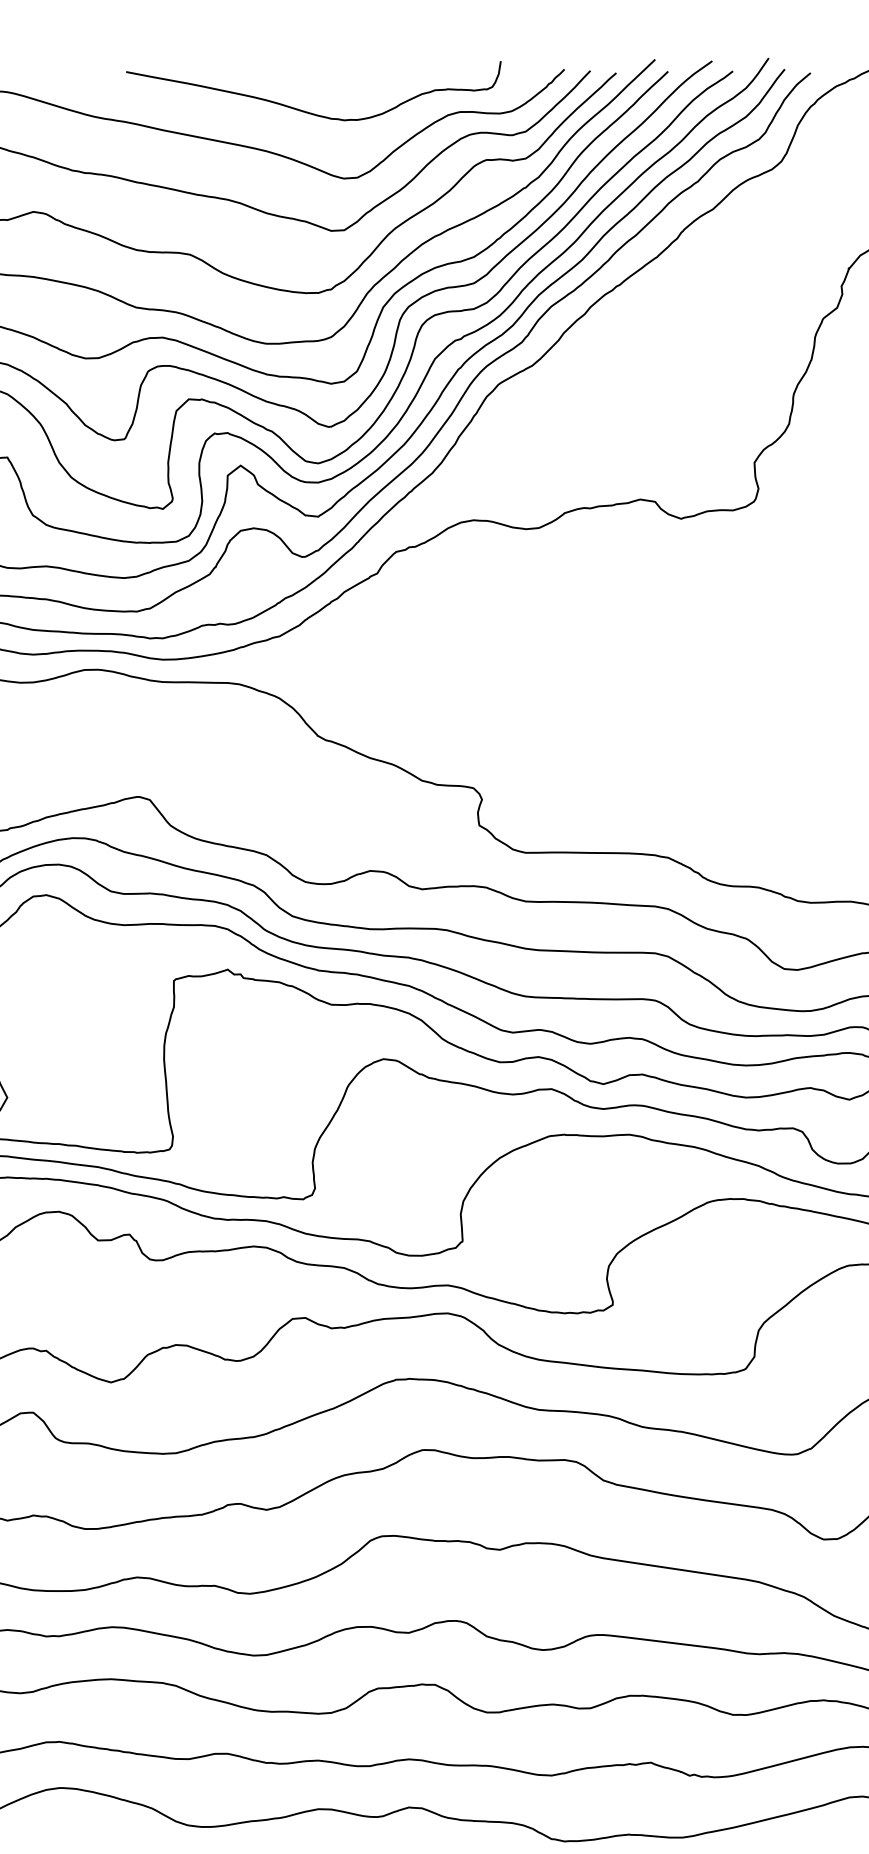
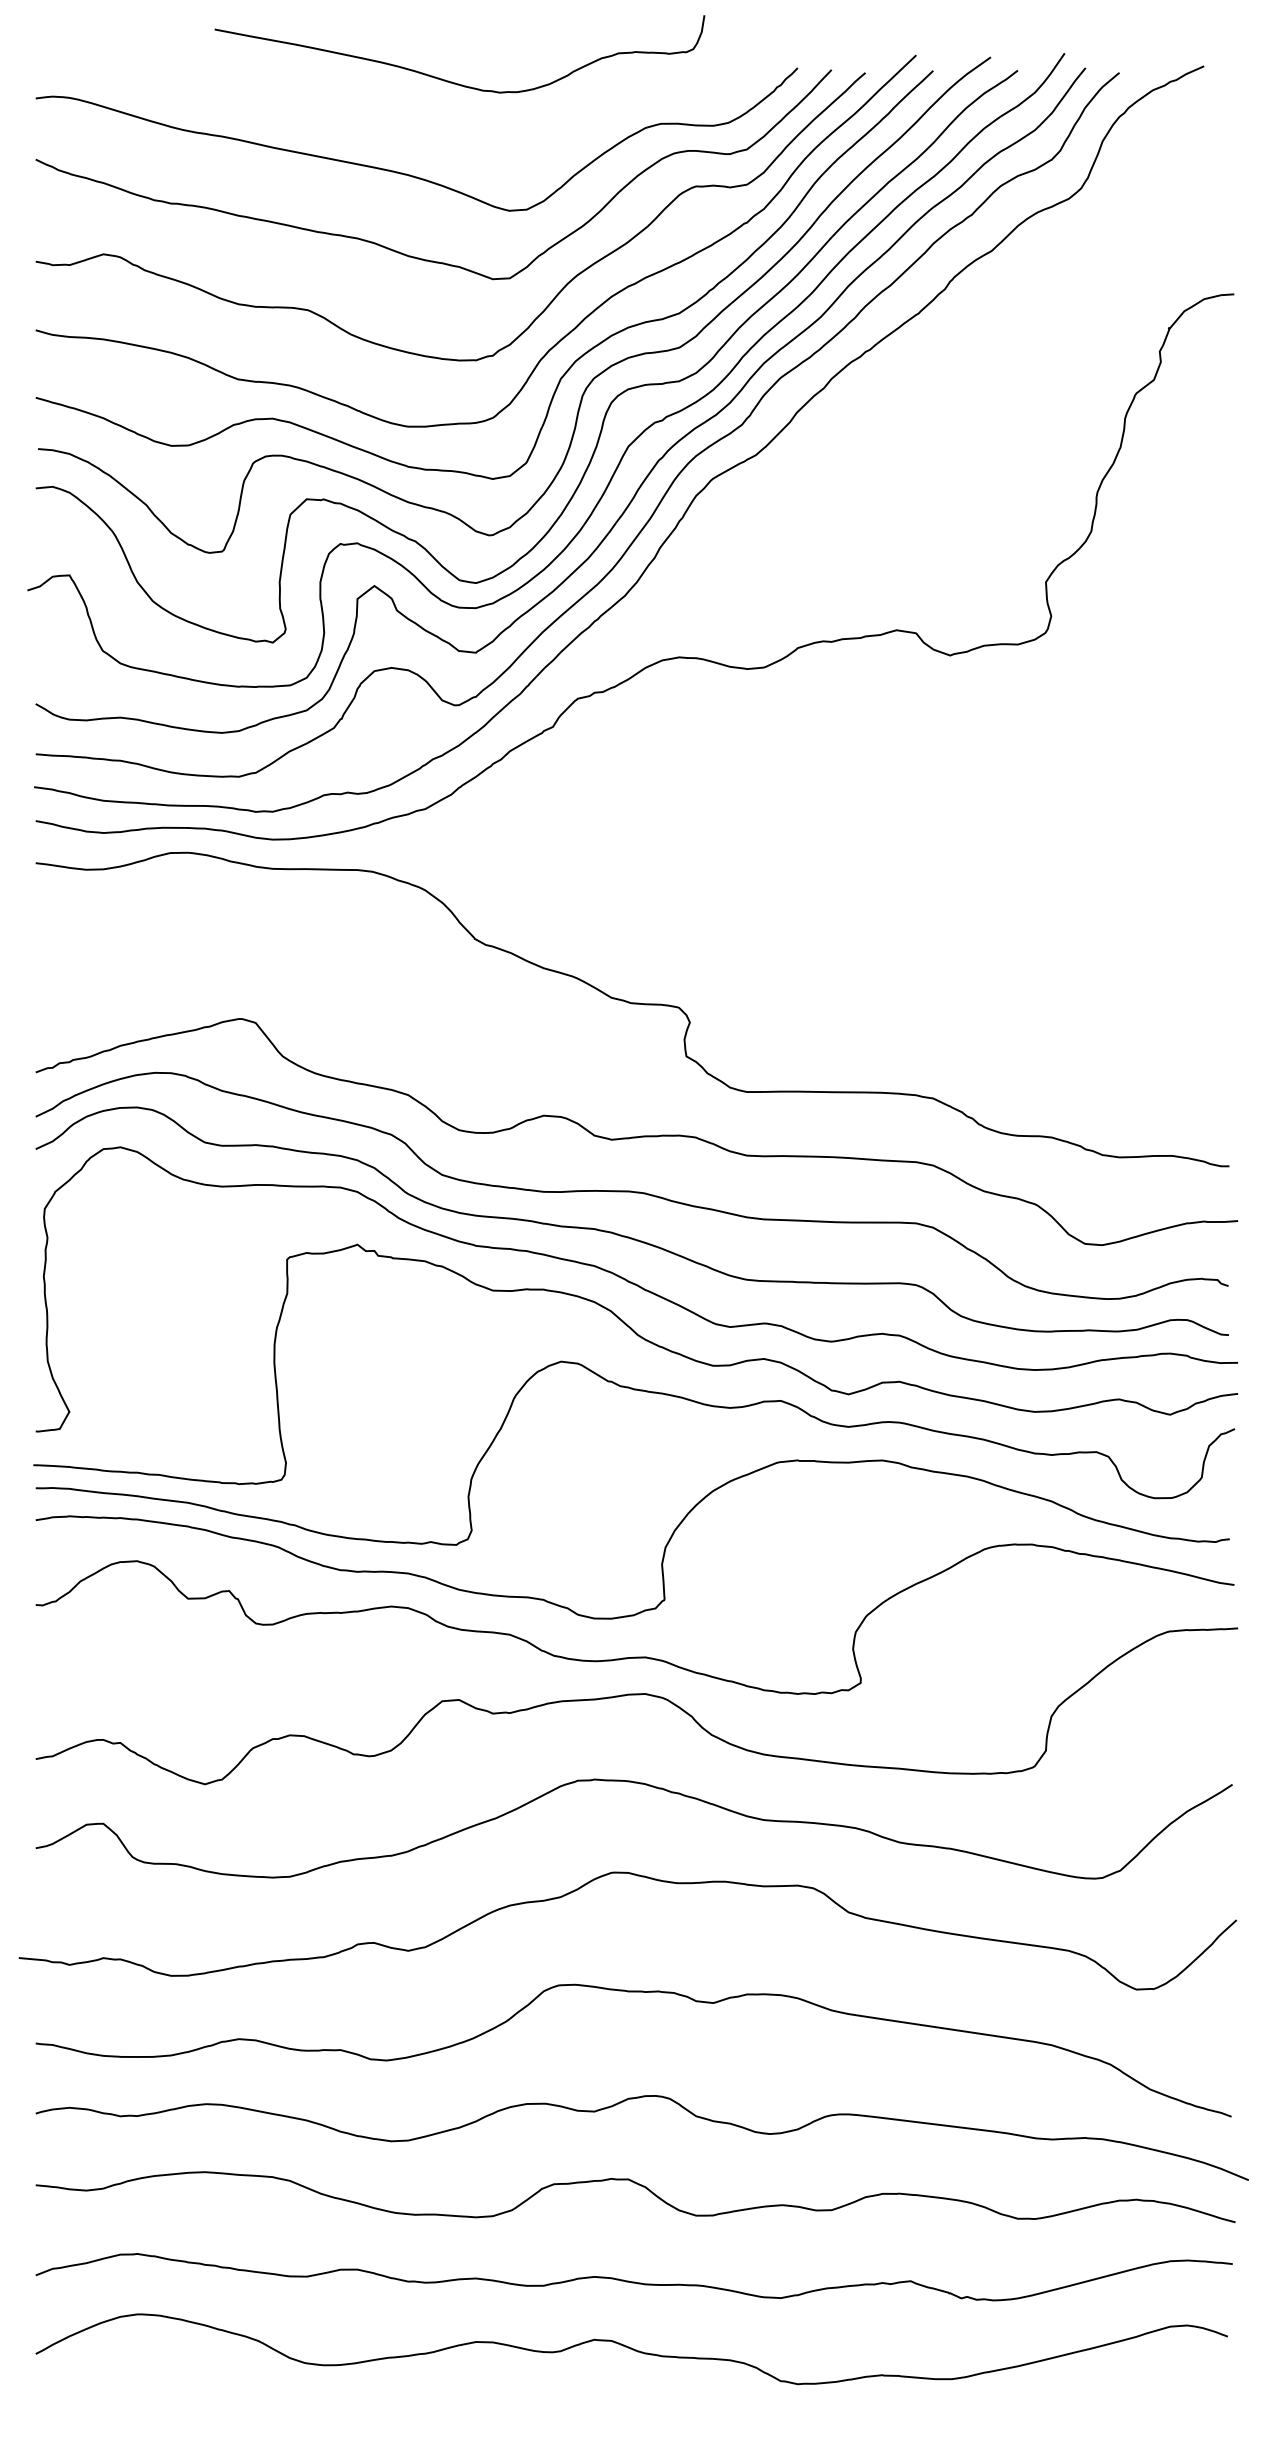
curve: (308, 111) -> (452, 81), moved

